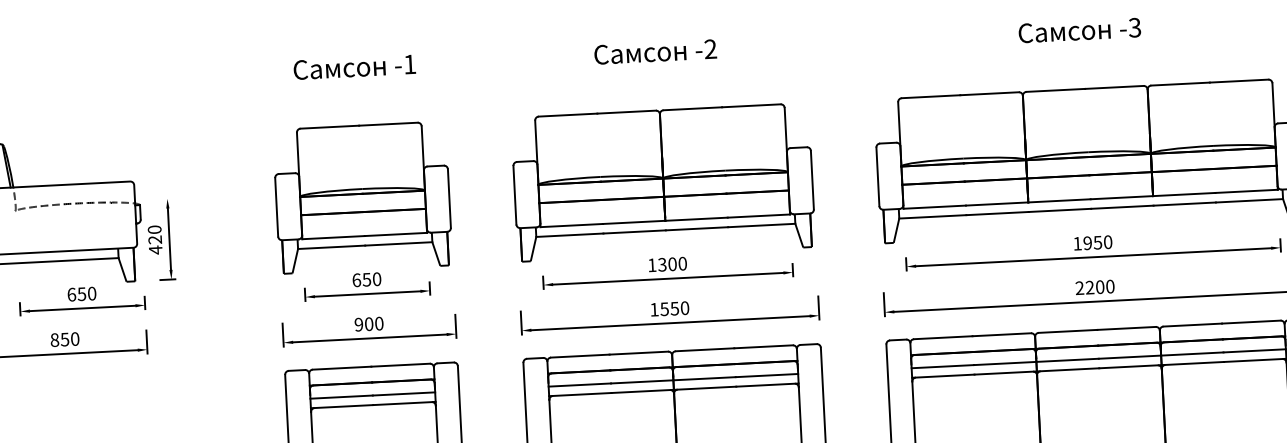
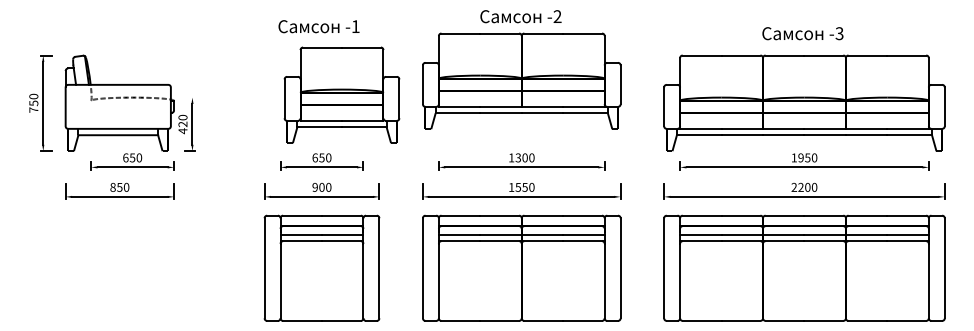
text: (1079, 30) -> (802, 33), moved
text: (353, 67) -> (318, 26), moved
part: (662, 181) -> (521, 80), moved
part: (361, 196) -> (341, 94), moved

